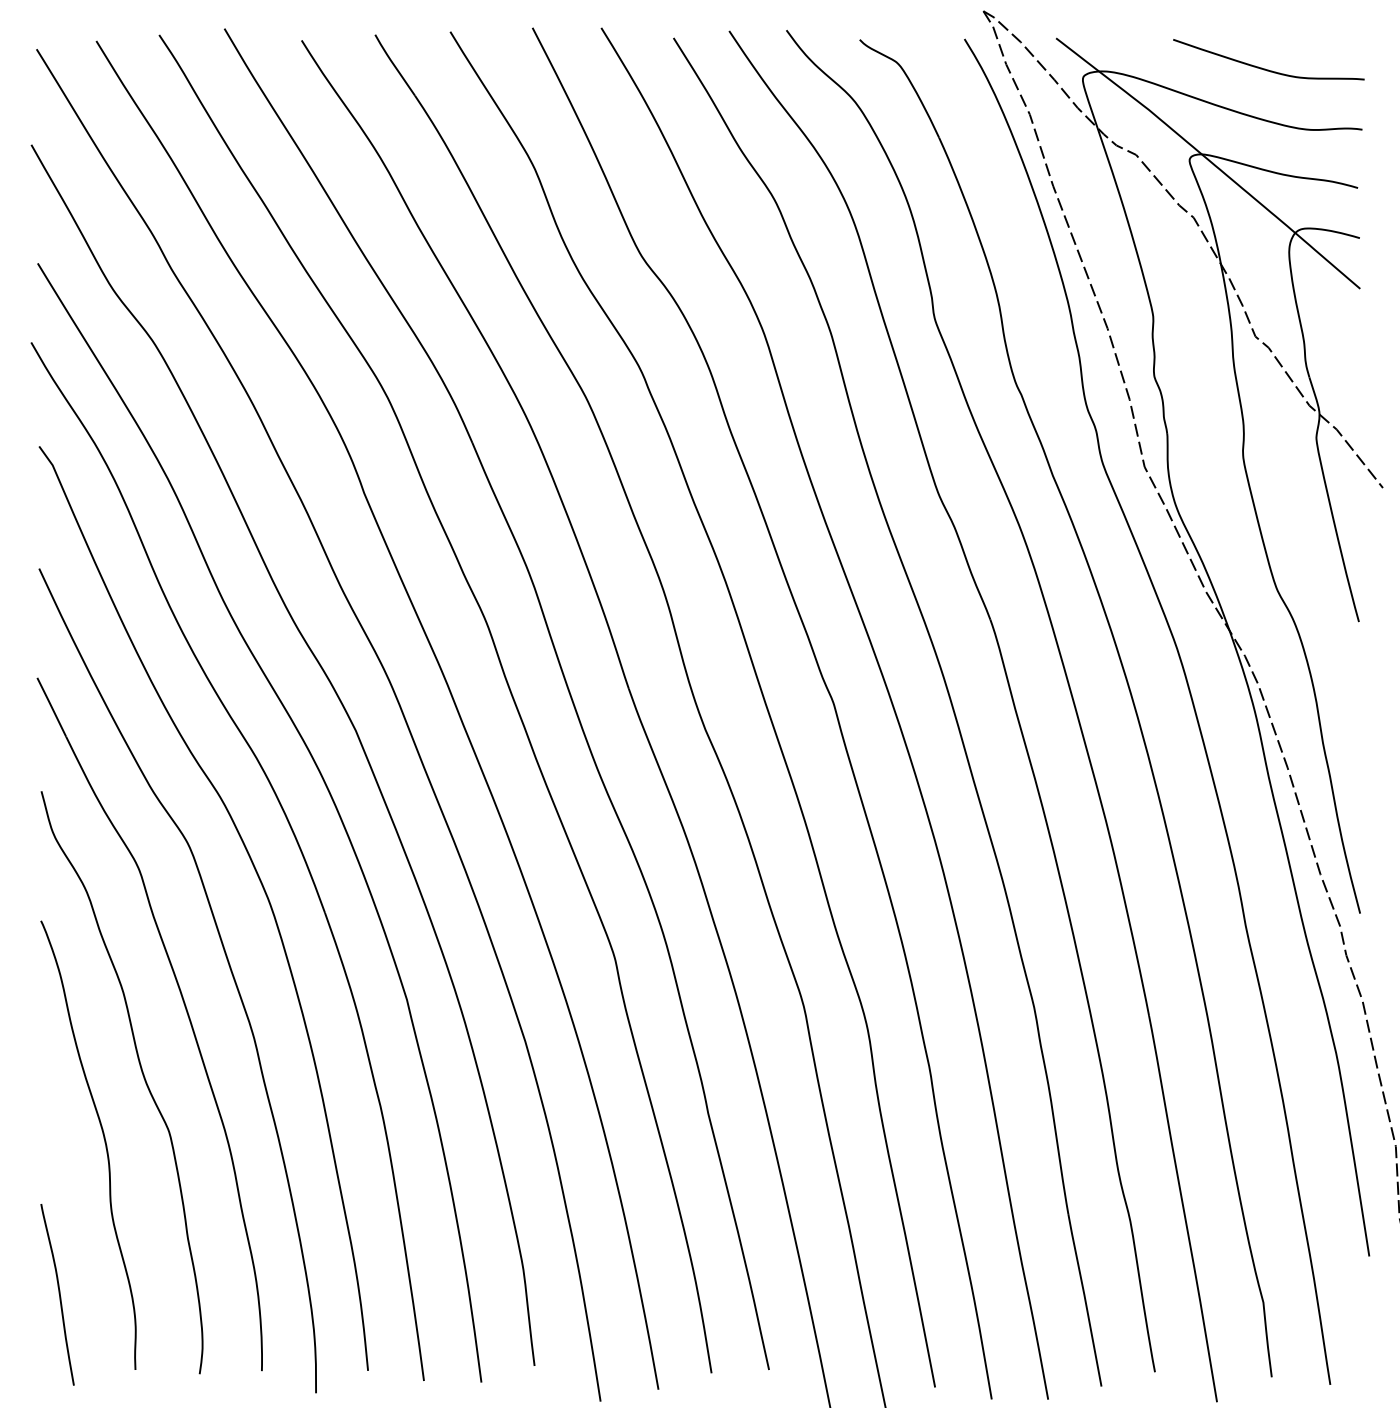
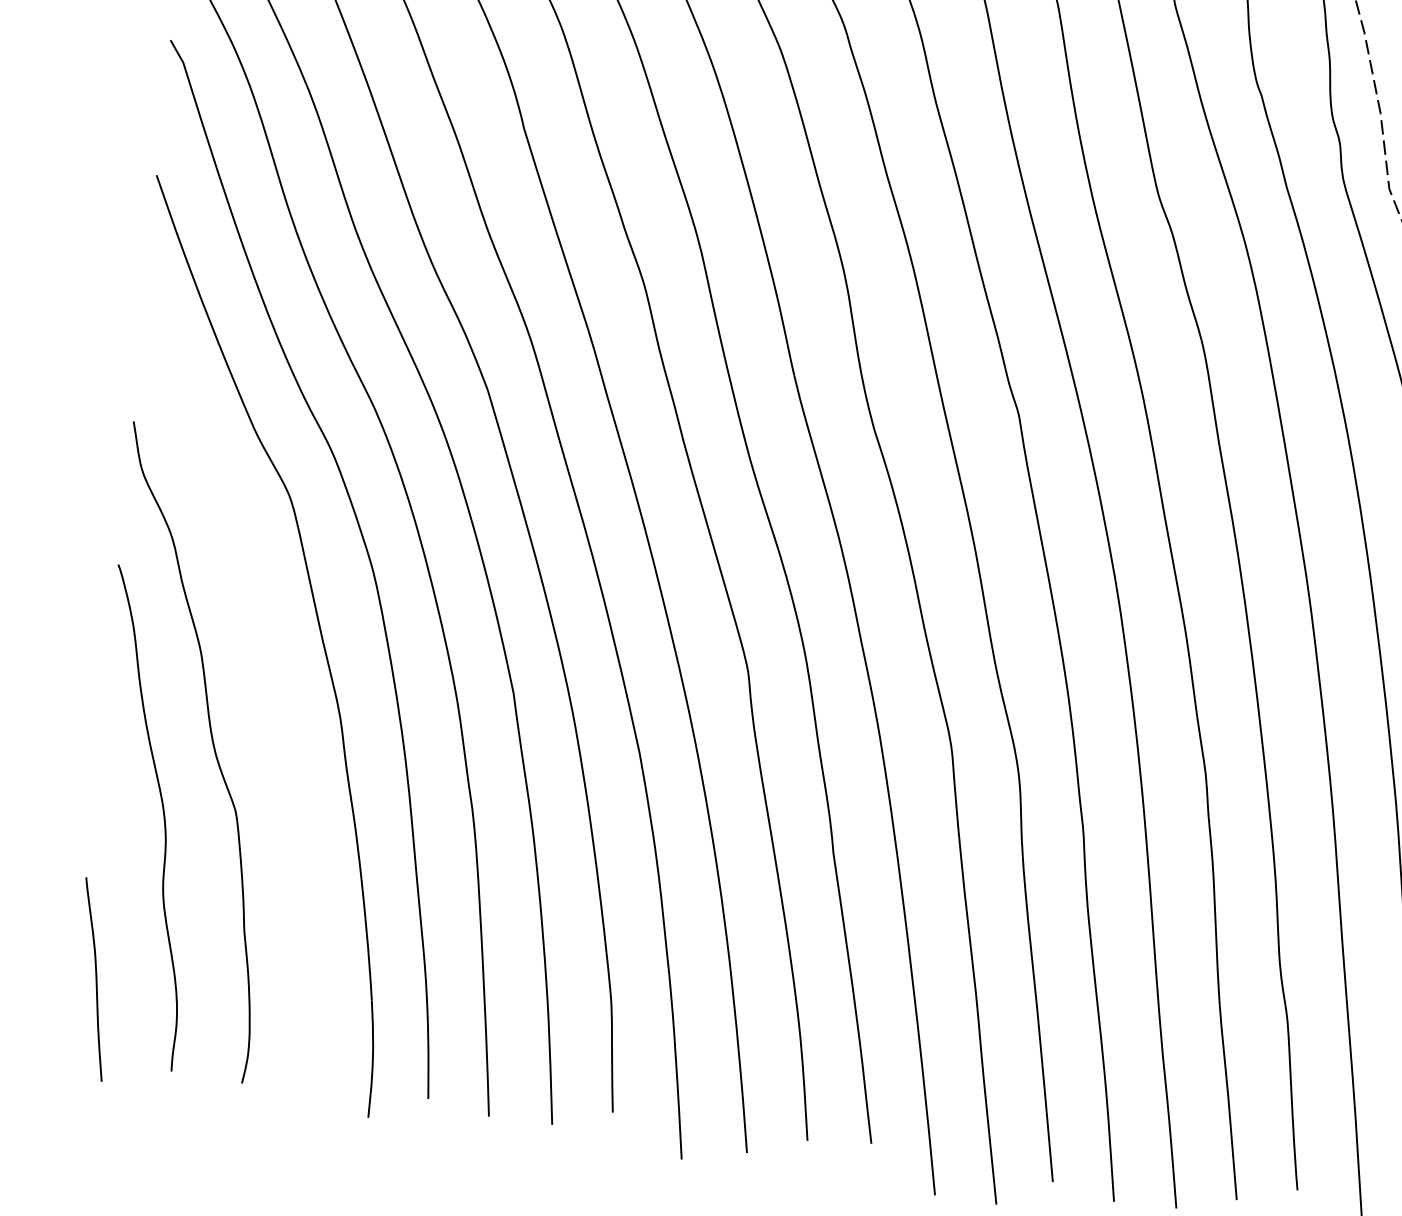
part: (186, 1013) -> (268, 683), removed

